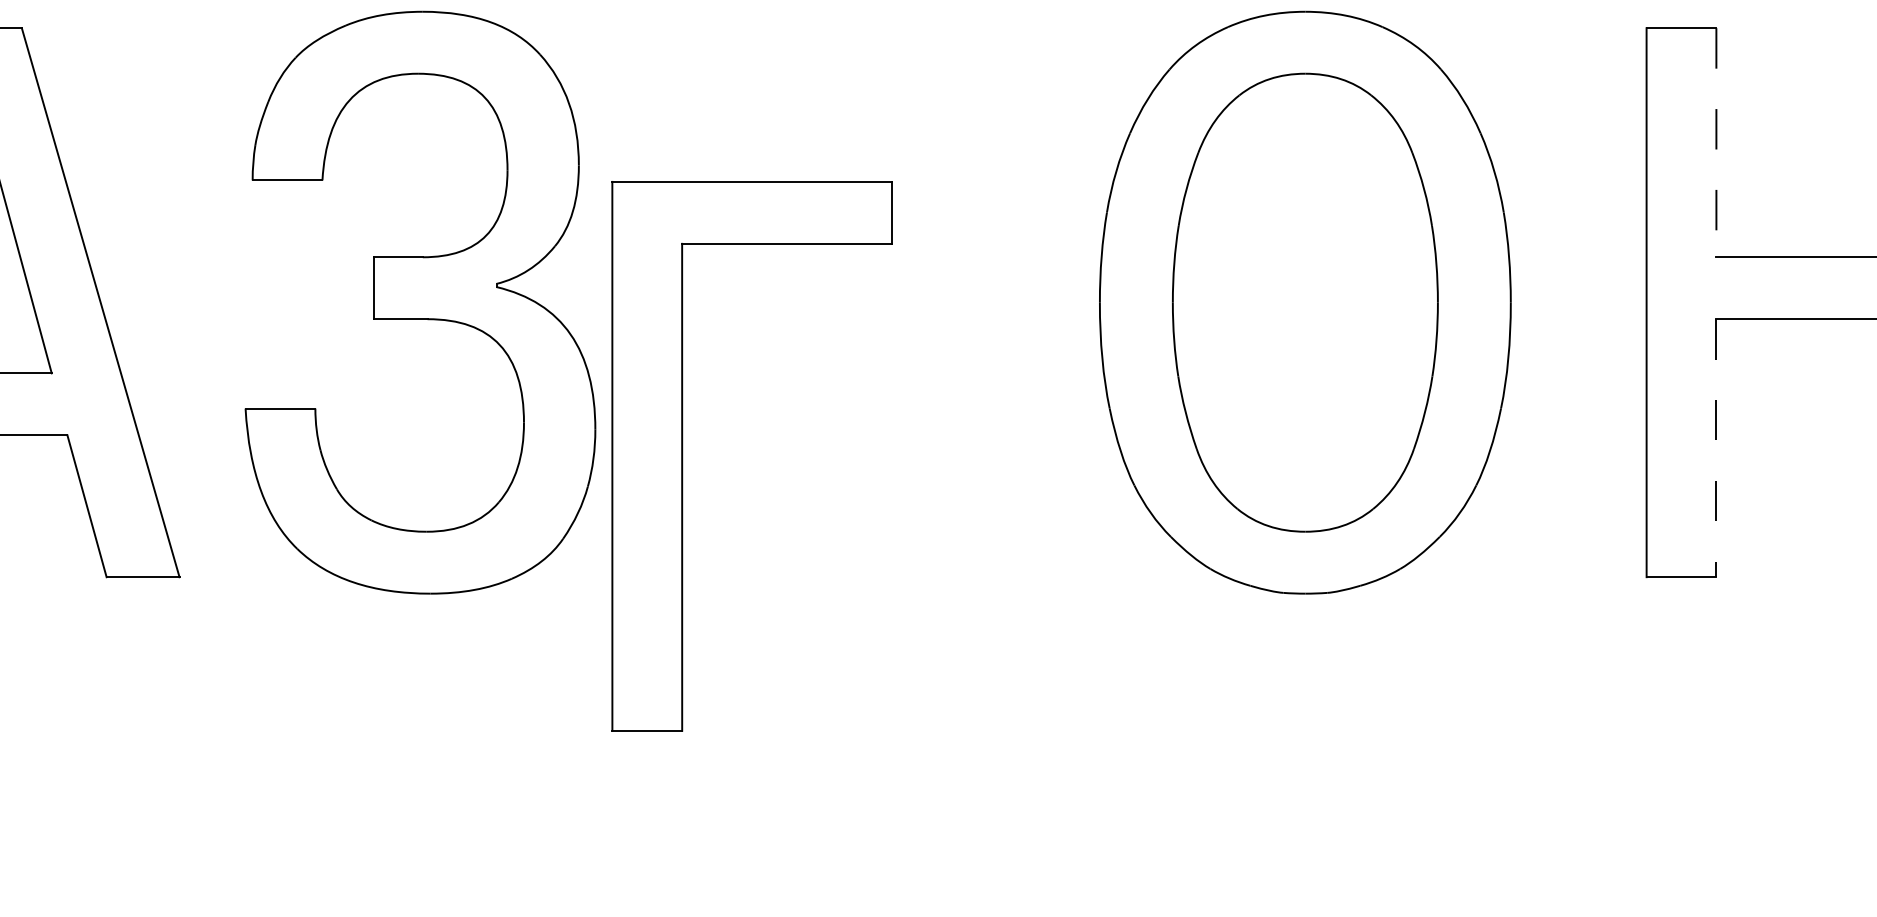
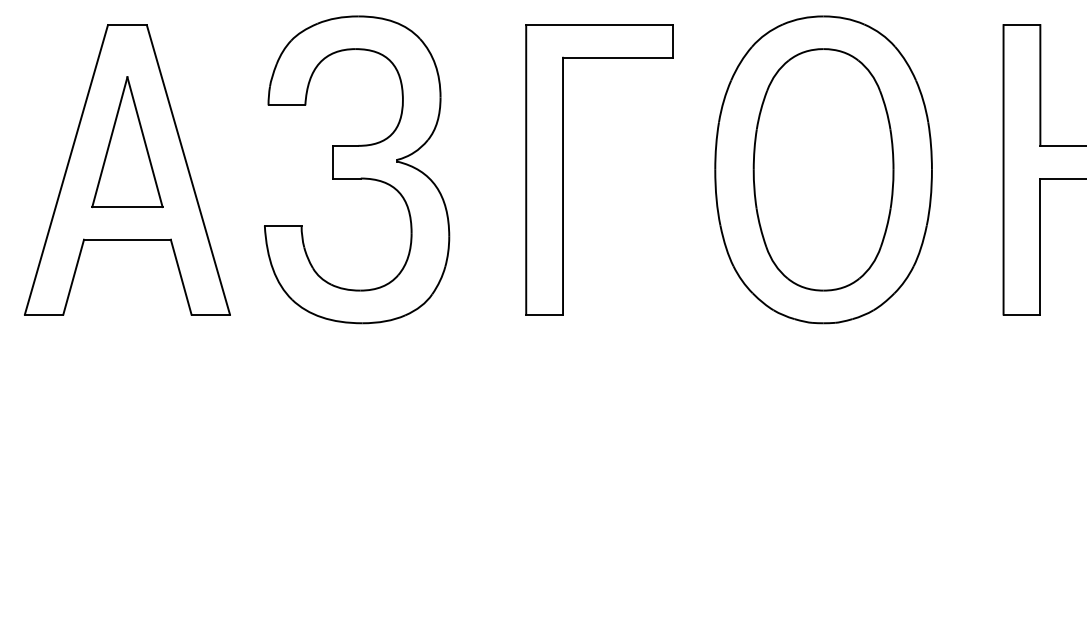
line: (1716, 142) -> (1040, 85), dashed -> solid
line: (1716, 449) -> (1040, 247), dashed -> solid
part: (683, 455) -> (563, 169), moved

